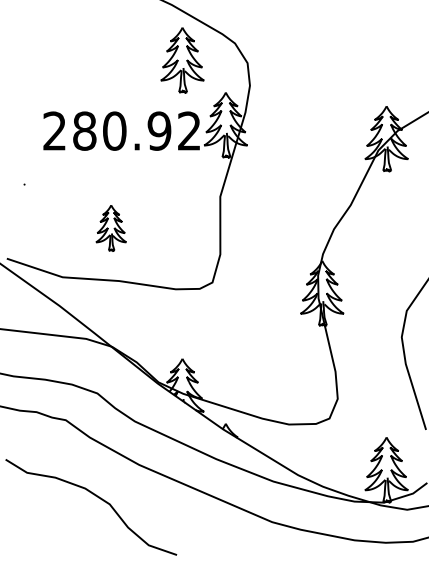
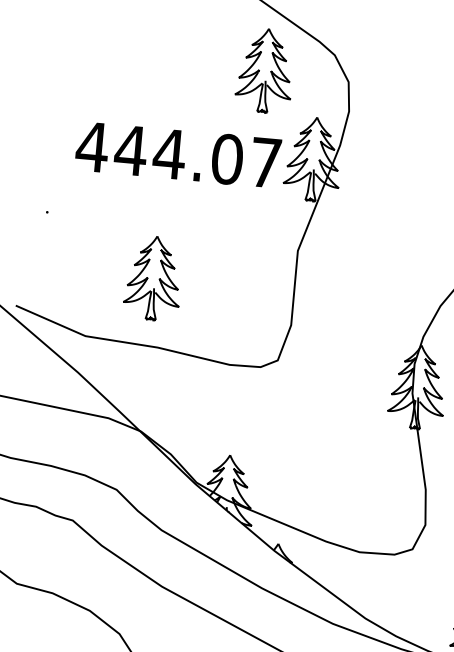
text: (121, 130) -> (178, 154), 280.92 -> 444.07
part: (111, 228) -> (154, 279), size x1.43

